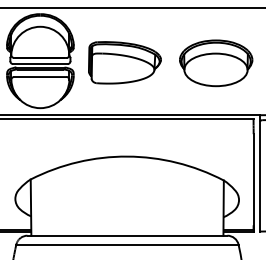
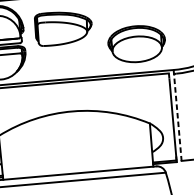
part: (124, 62) -> (63, 27), moved
part: (216, 63) -> (137, 44), moved
line: (259, 173) -> (177, 115), solid -> dashed

